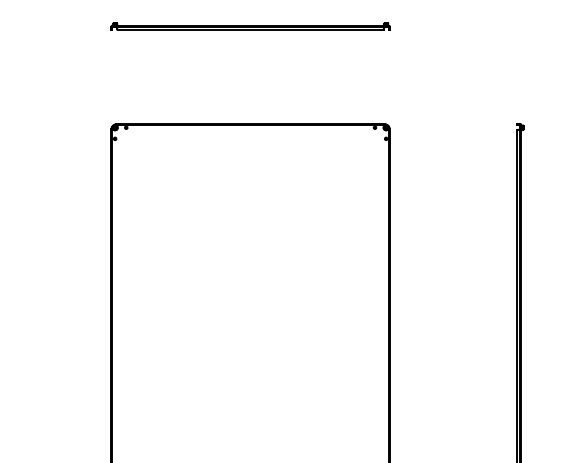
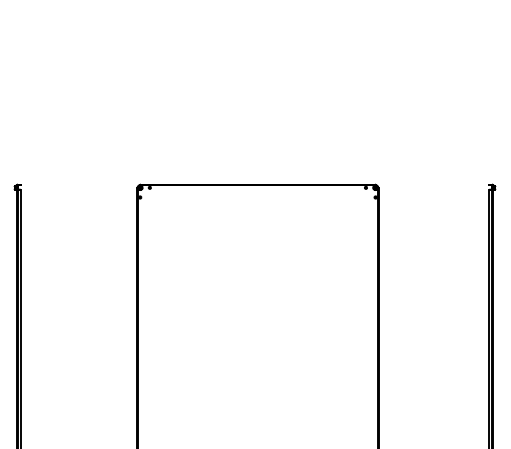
part: (250, 26) -> (257, 99), removed

